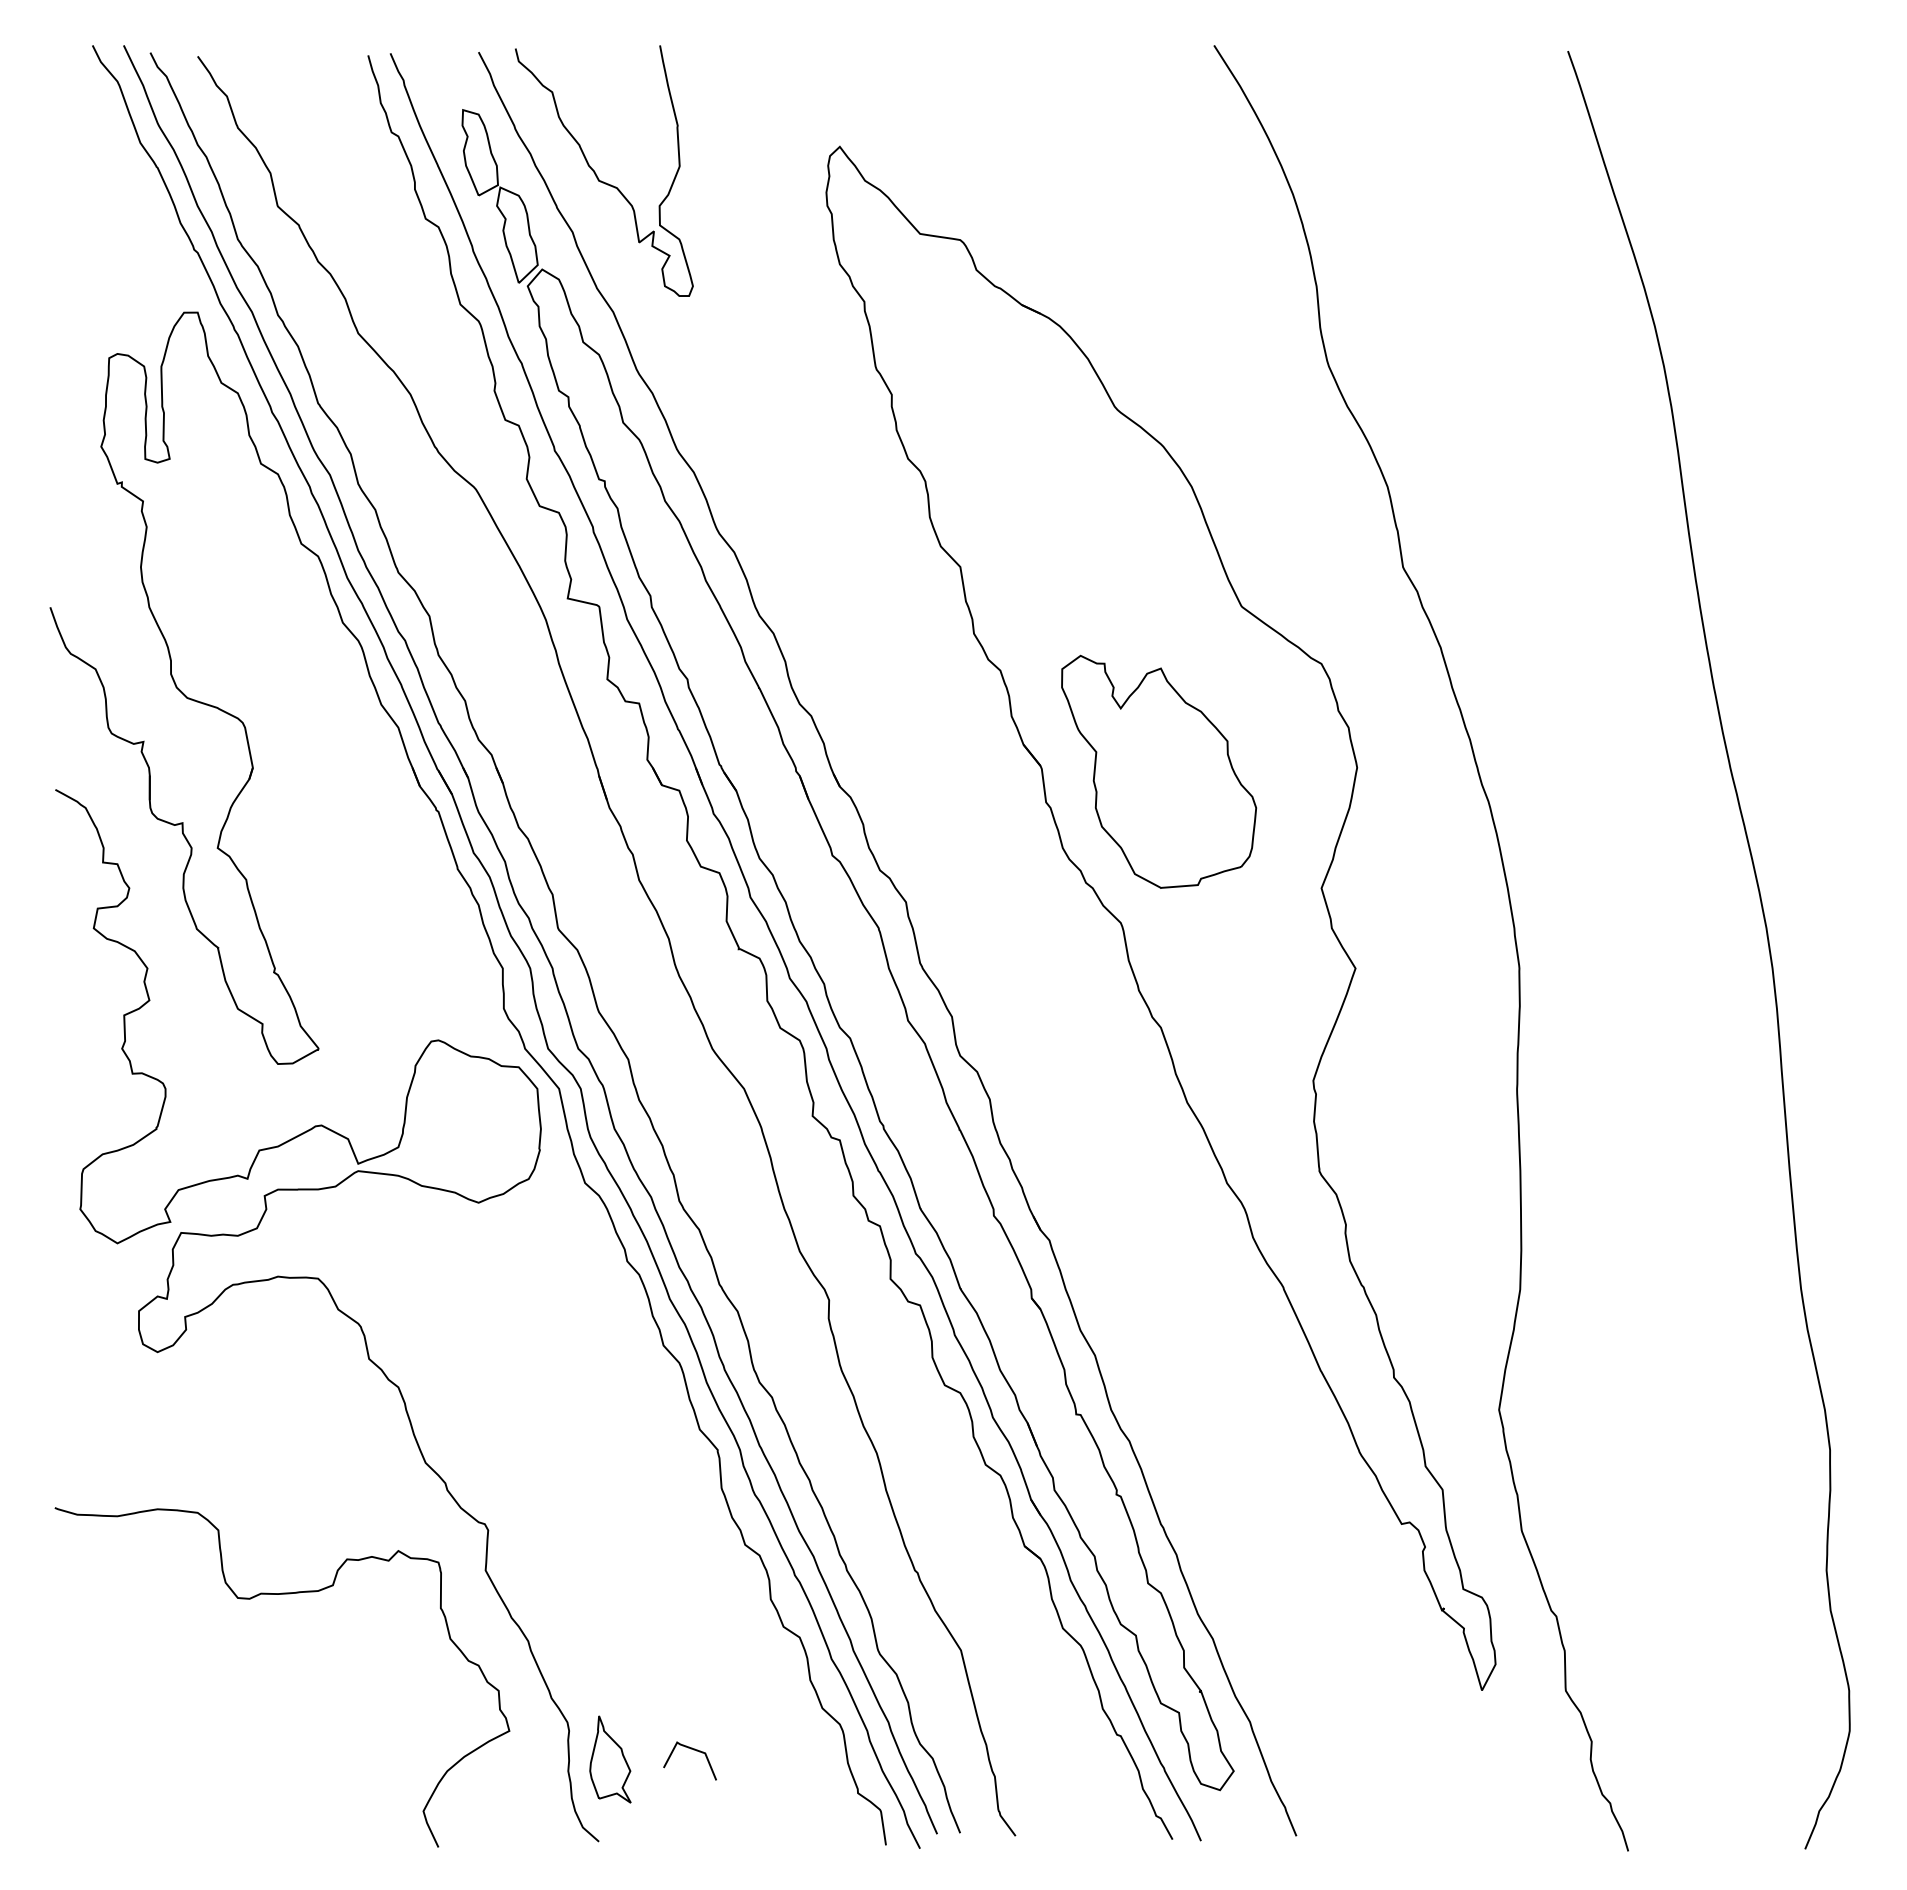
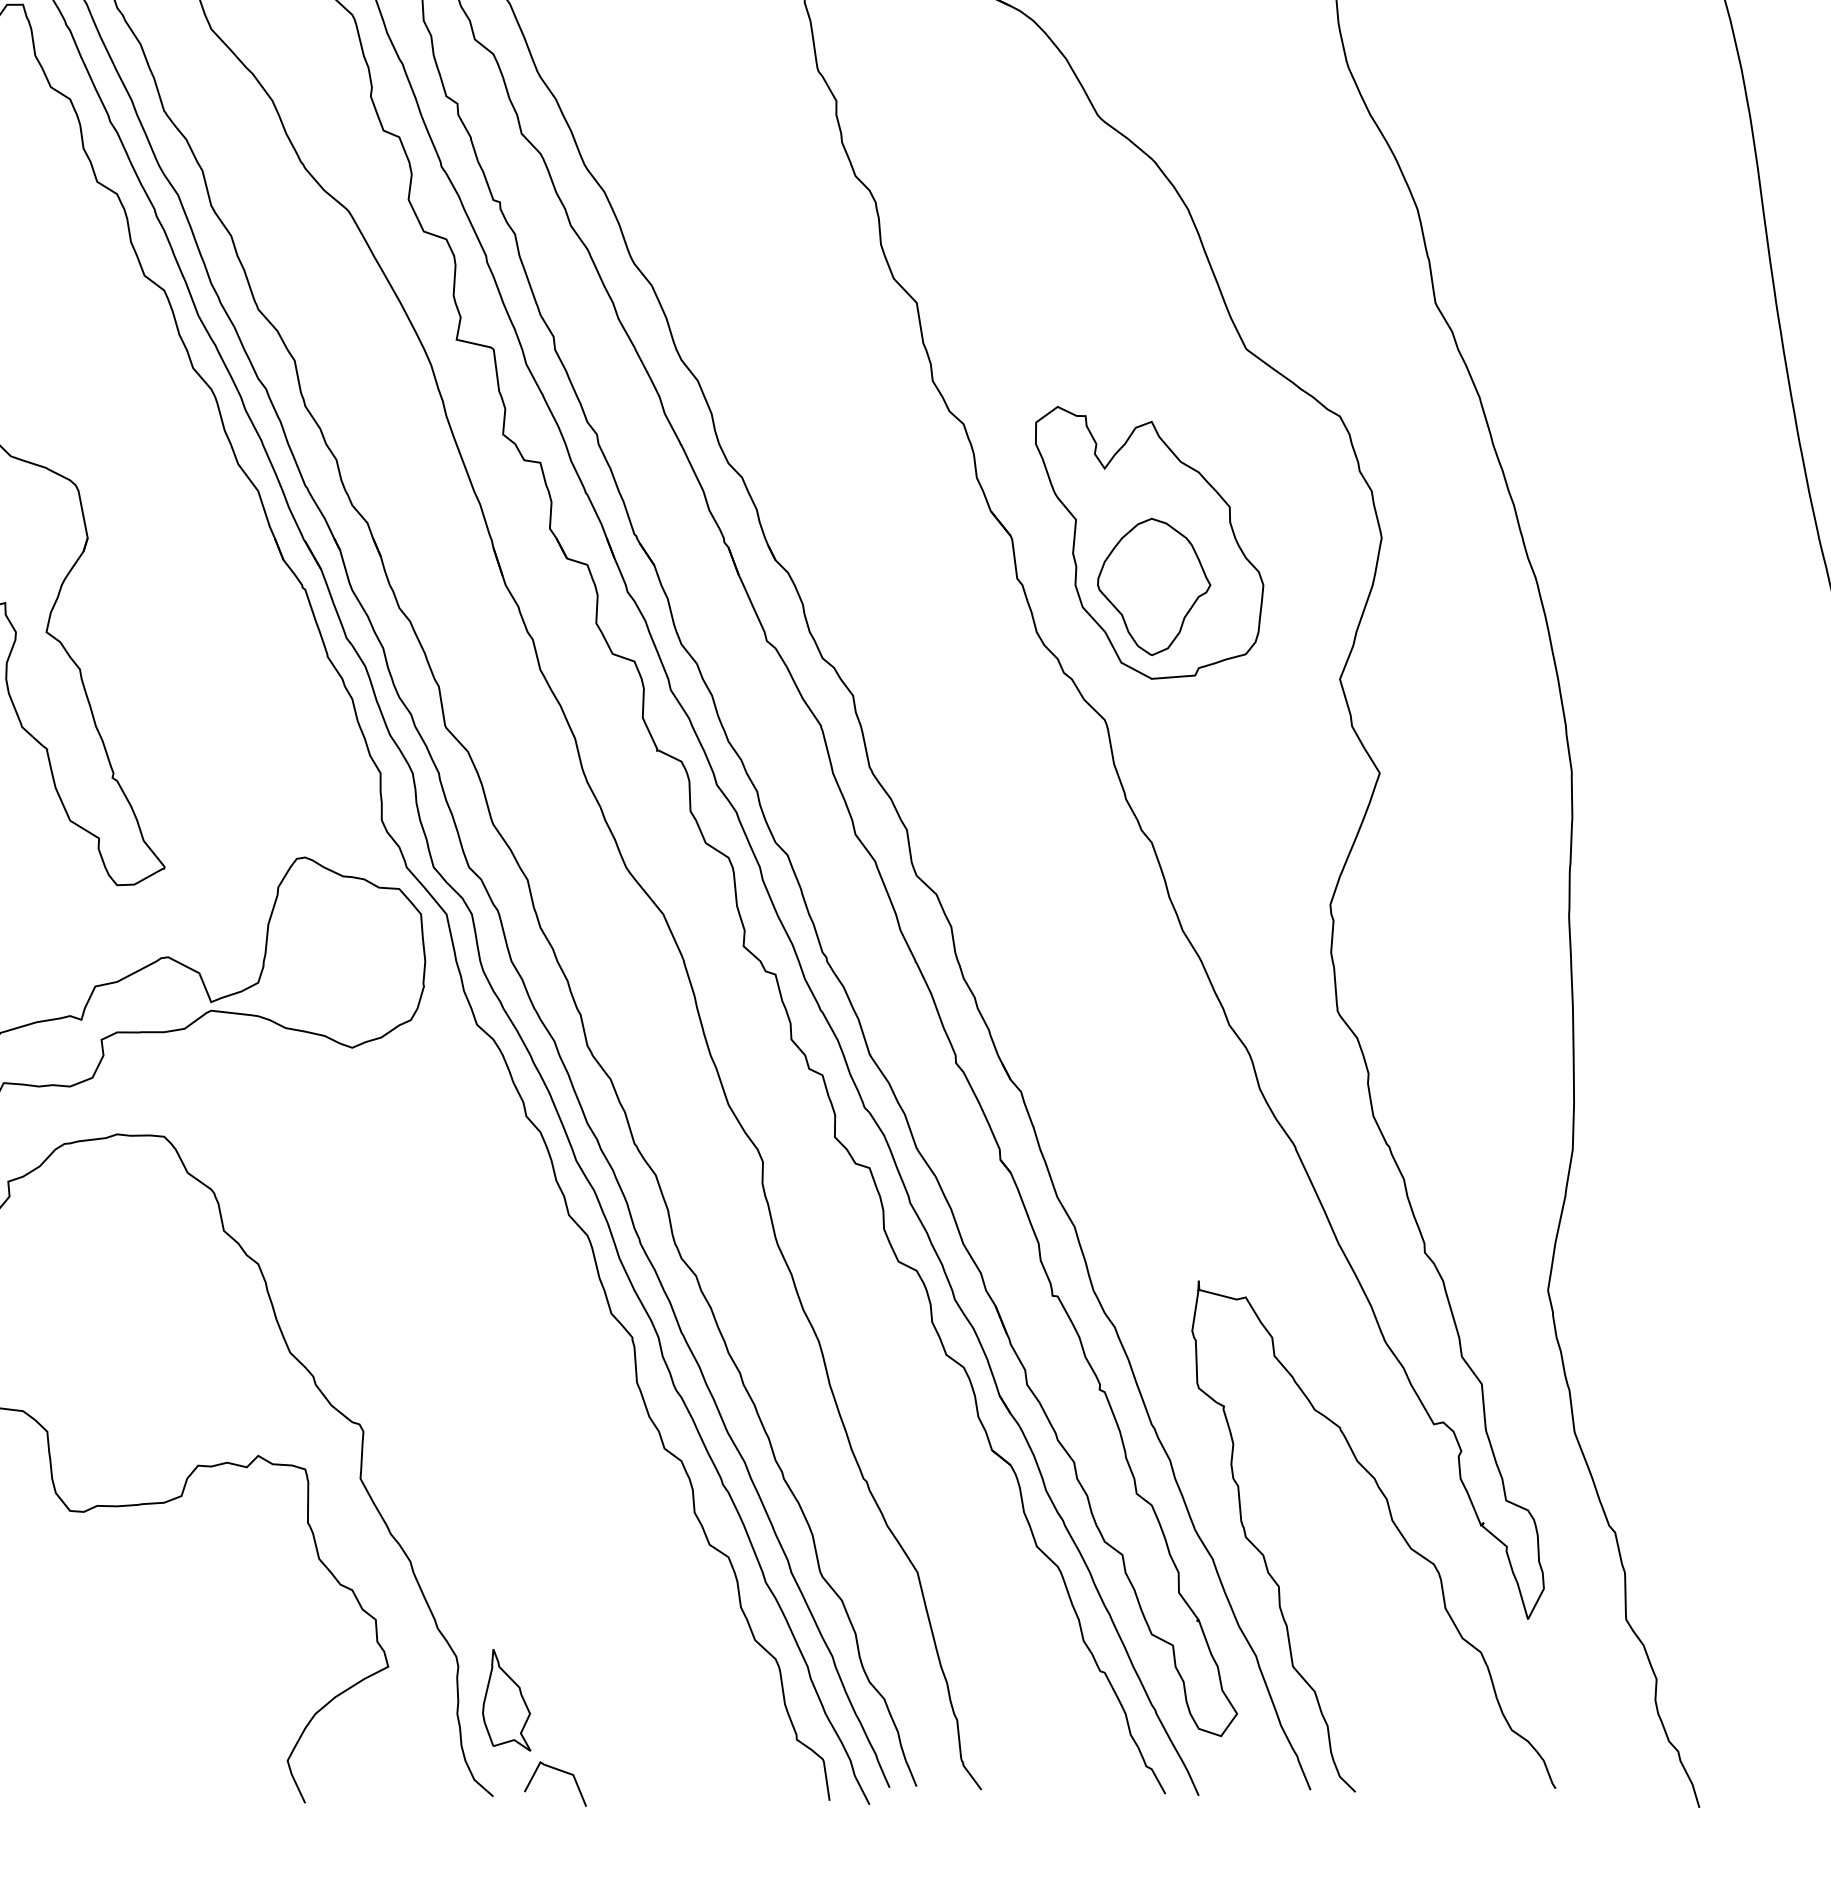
part: (1162, 809) -> (1153, 586), added
curve: (1366, 1608) -> (1392, 1523), added
line: (693, 1750) -> (559, 1771), moved

